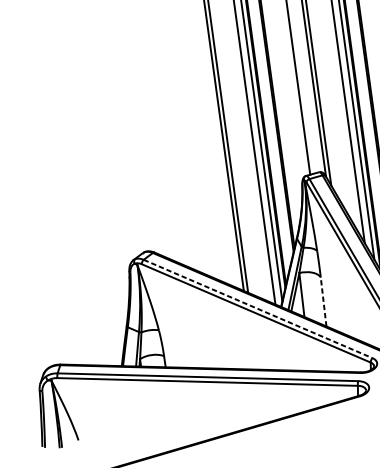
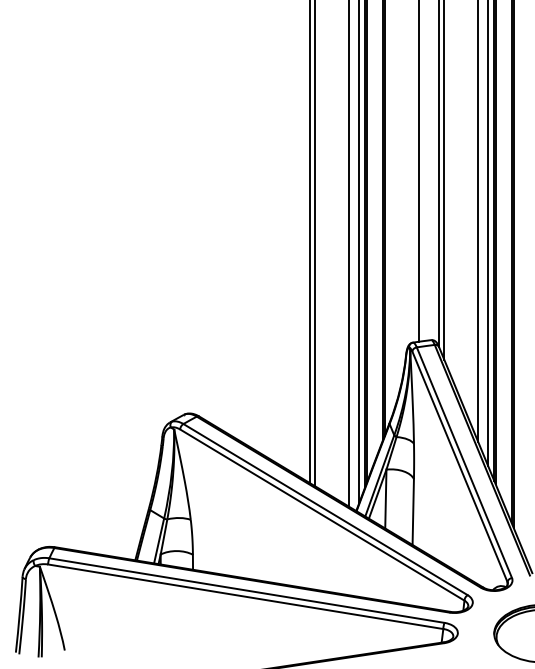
line: (323, 302) -> (413, 512), dashed -> solid
line: (258, 308) -> (325, 509), dashed -> solid

